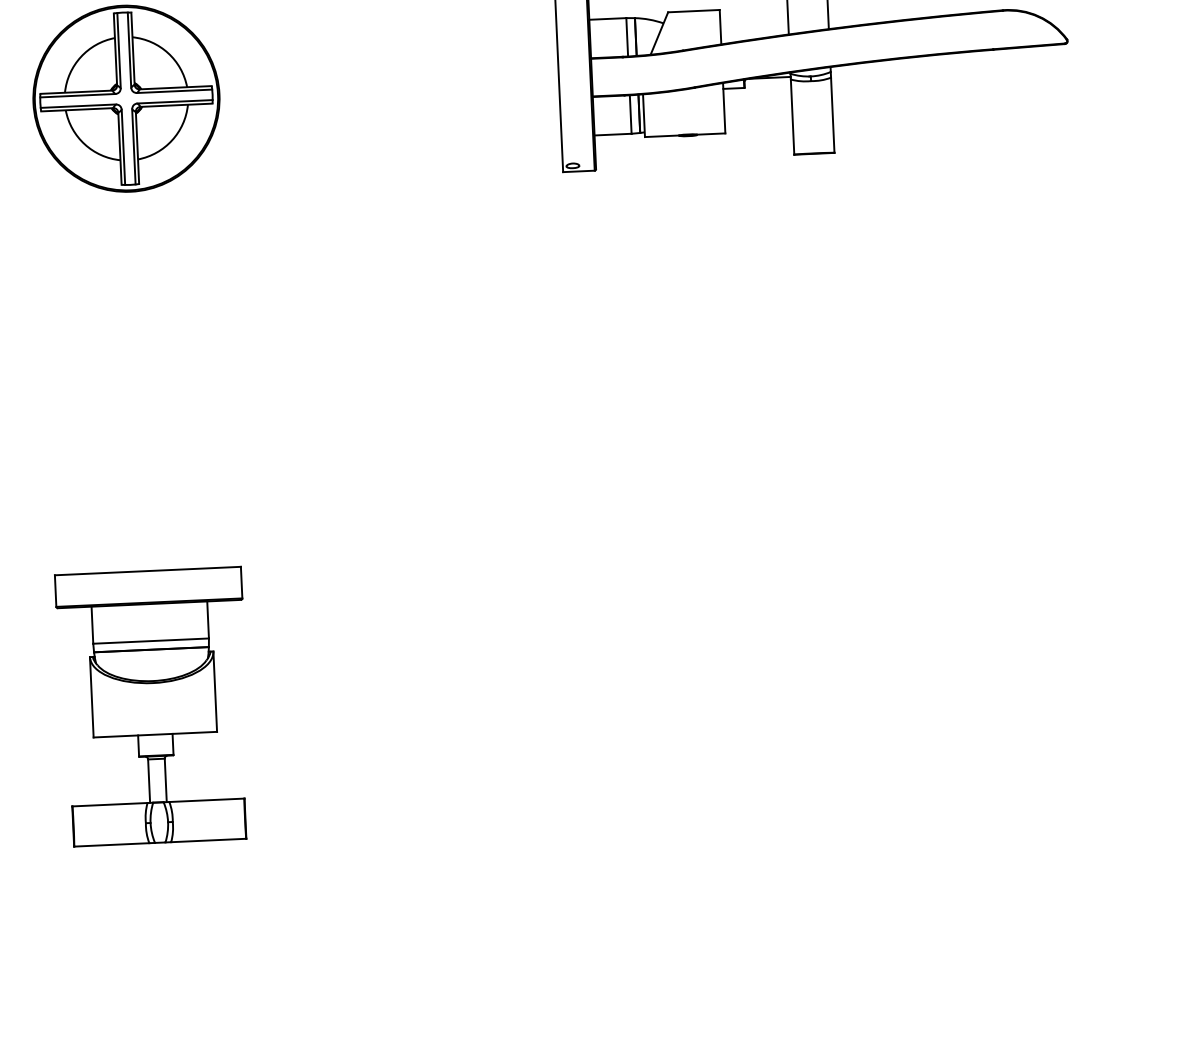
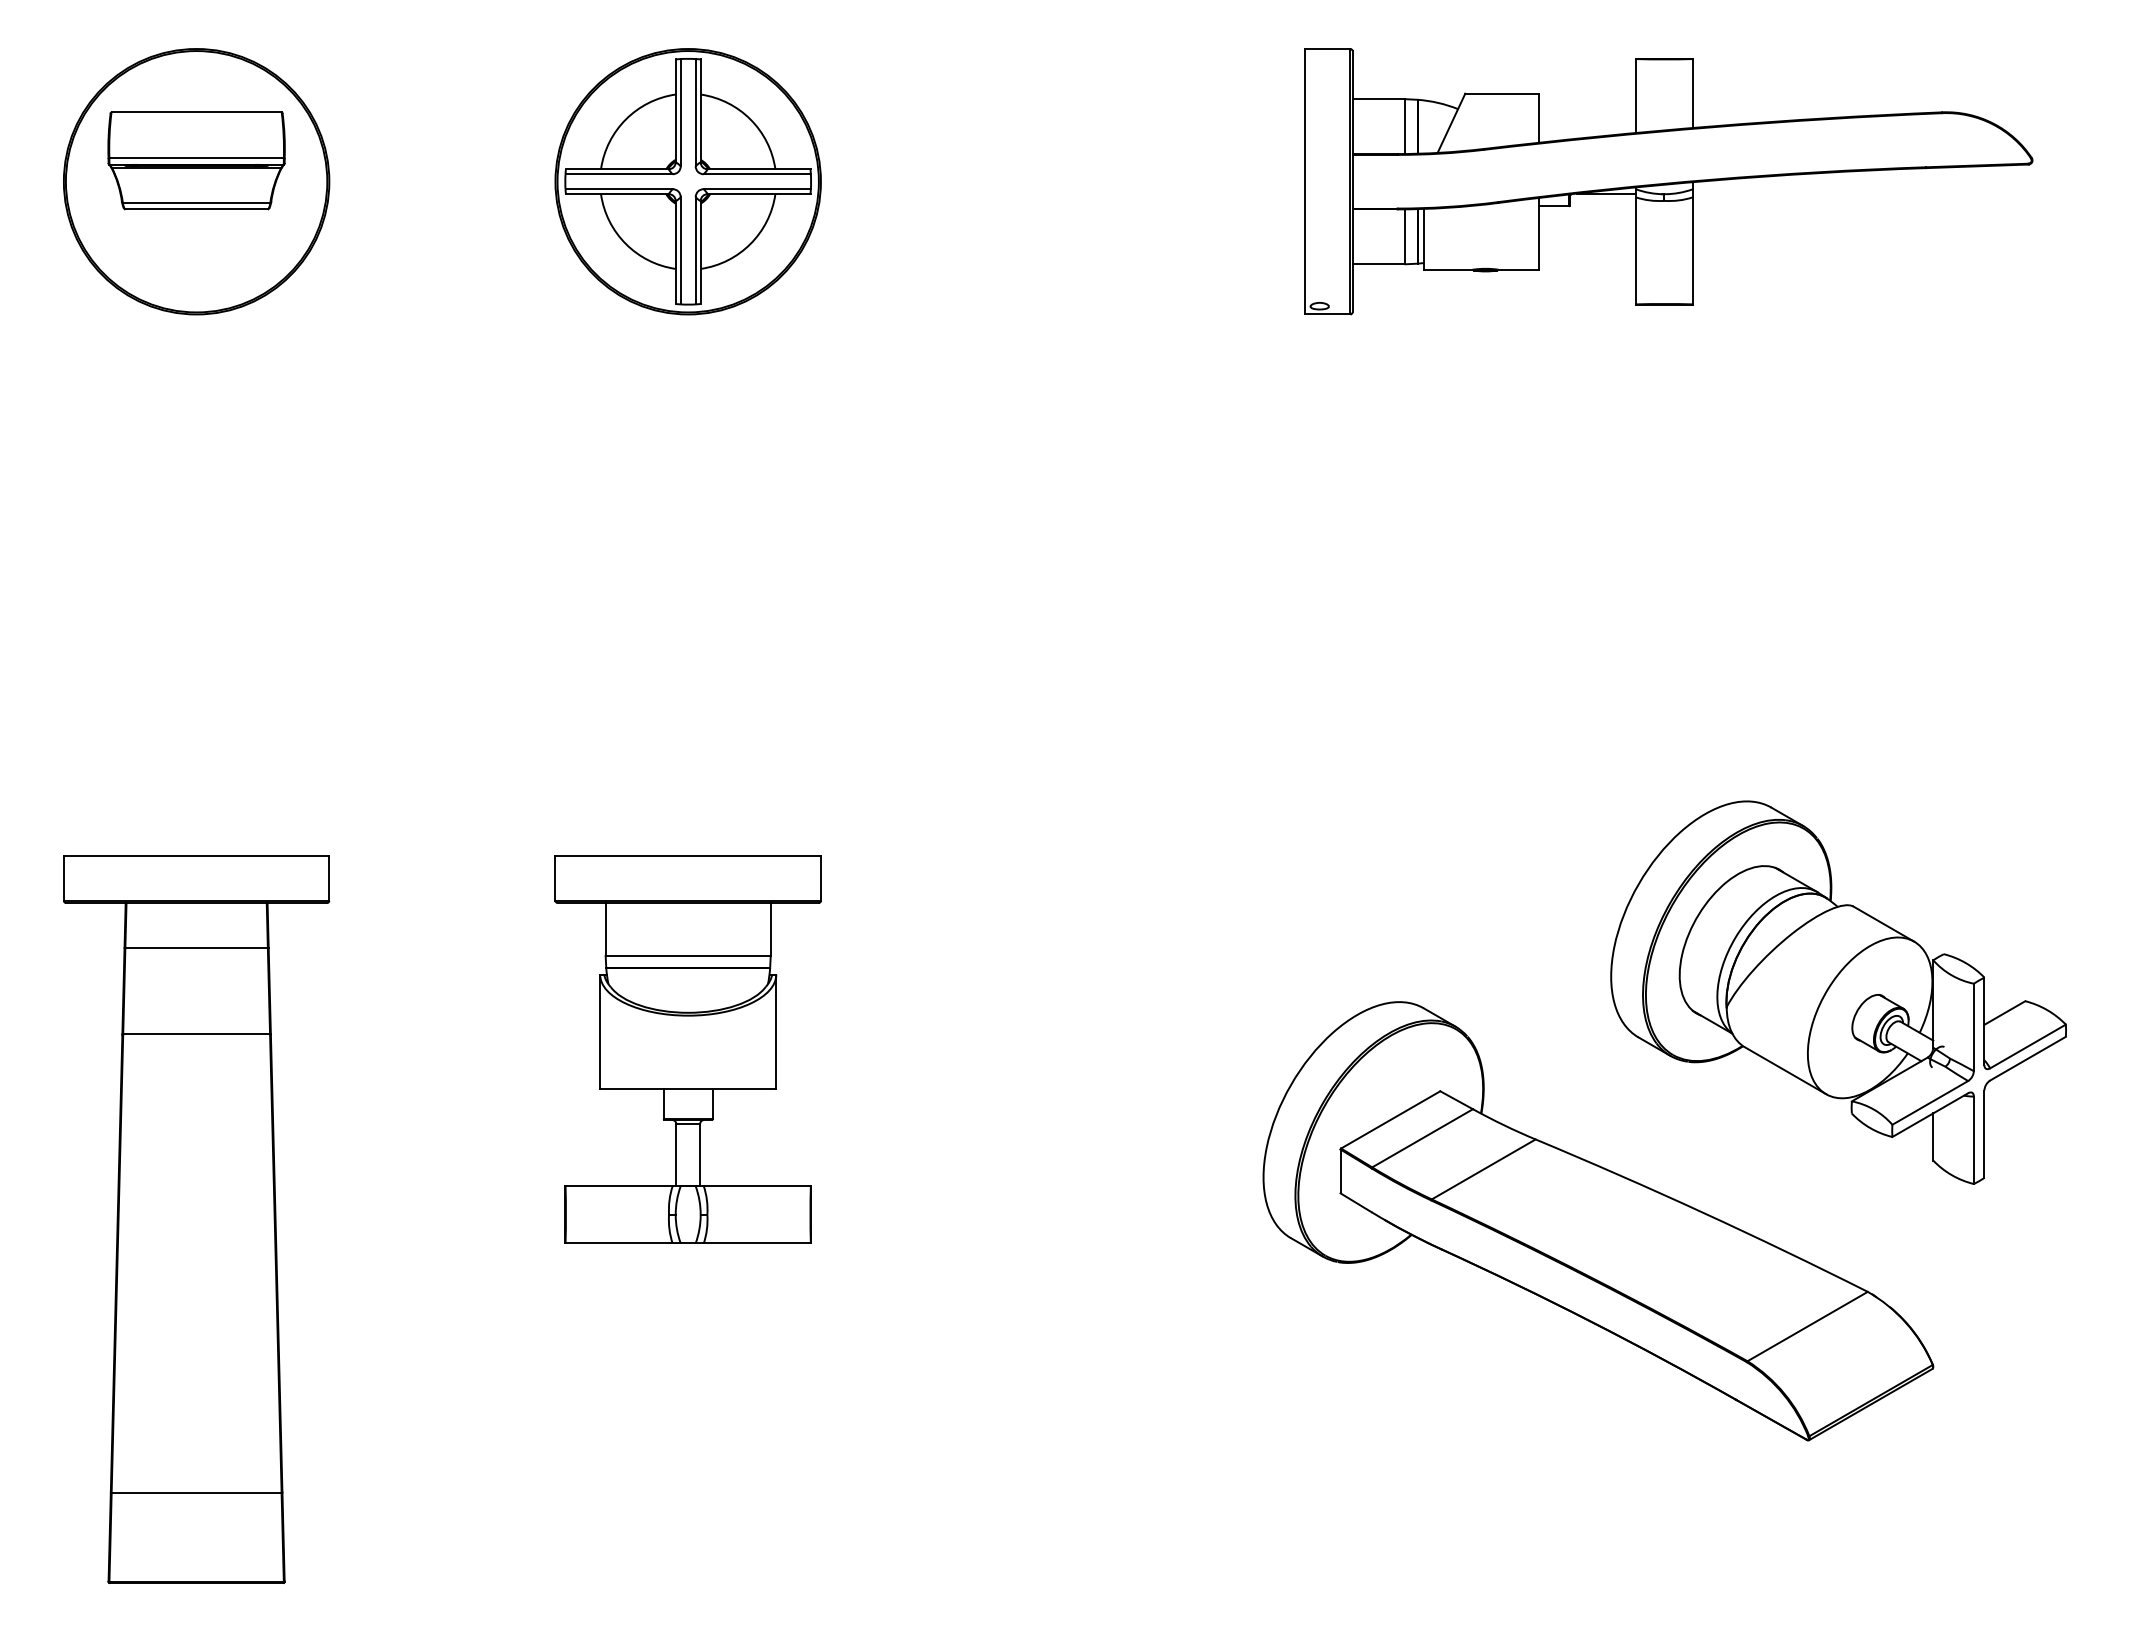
part: (849, 683) -> (1680, 1061), added

